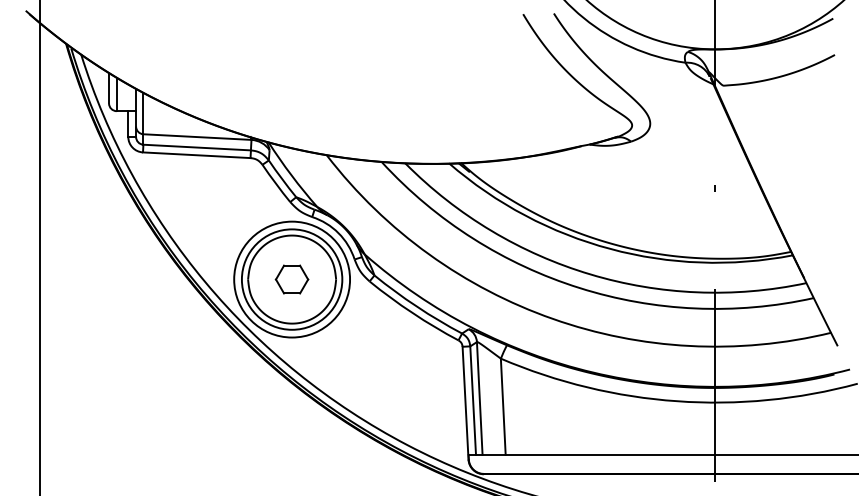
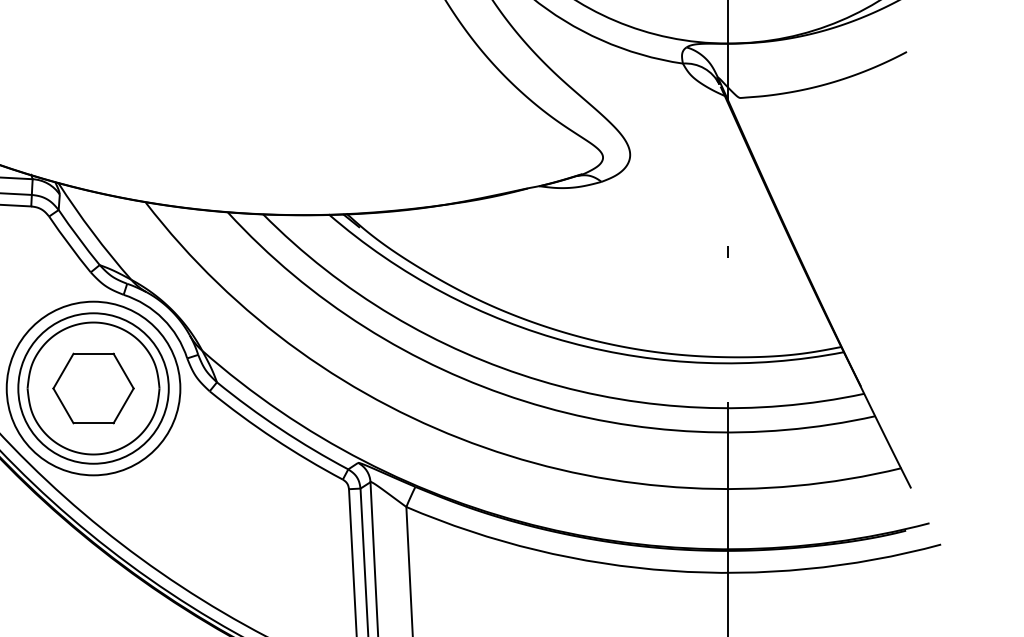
part: (291, 279) -> (92, 388), size x1.67

